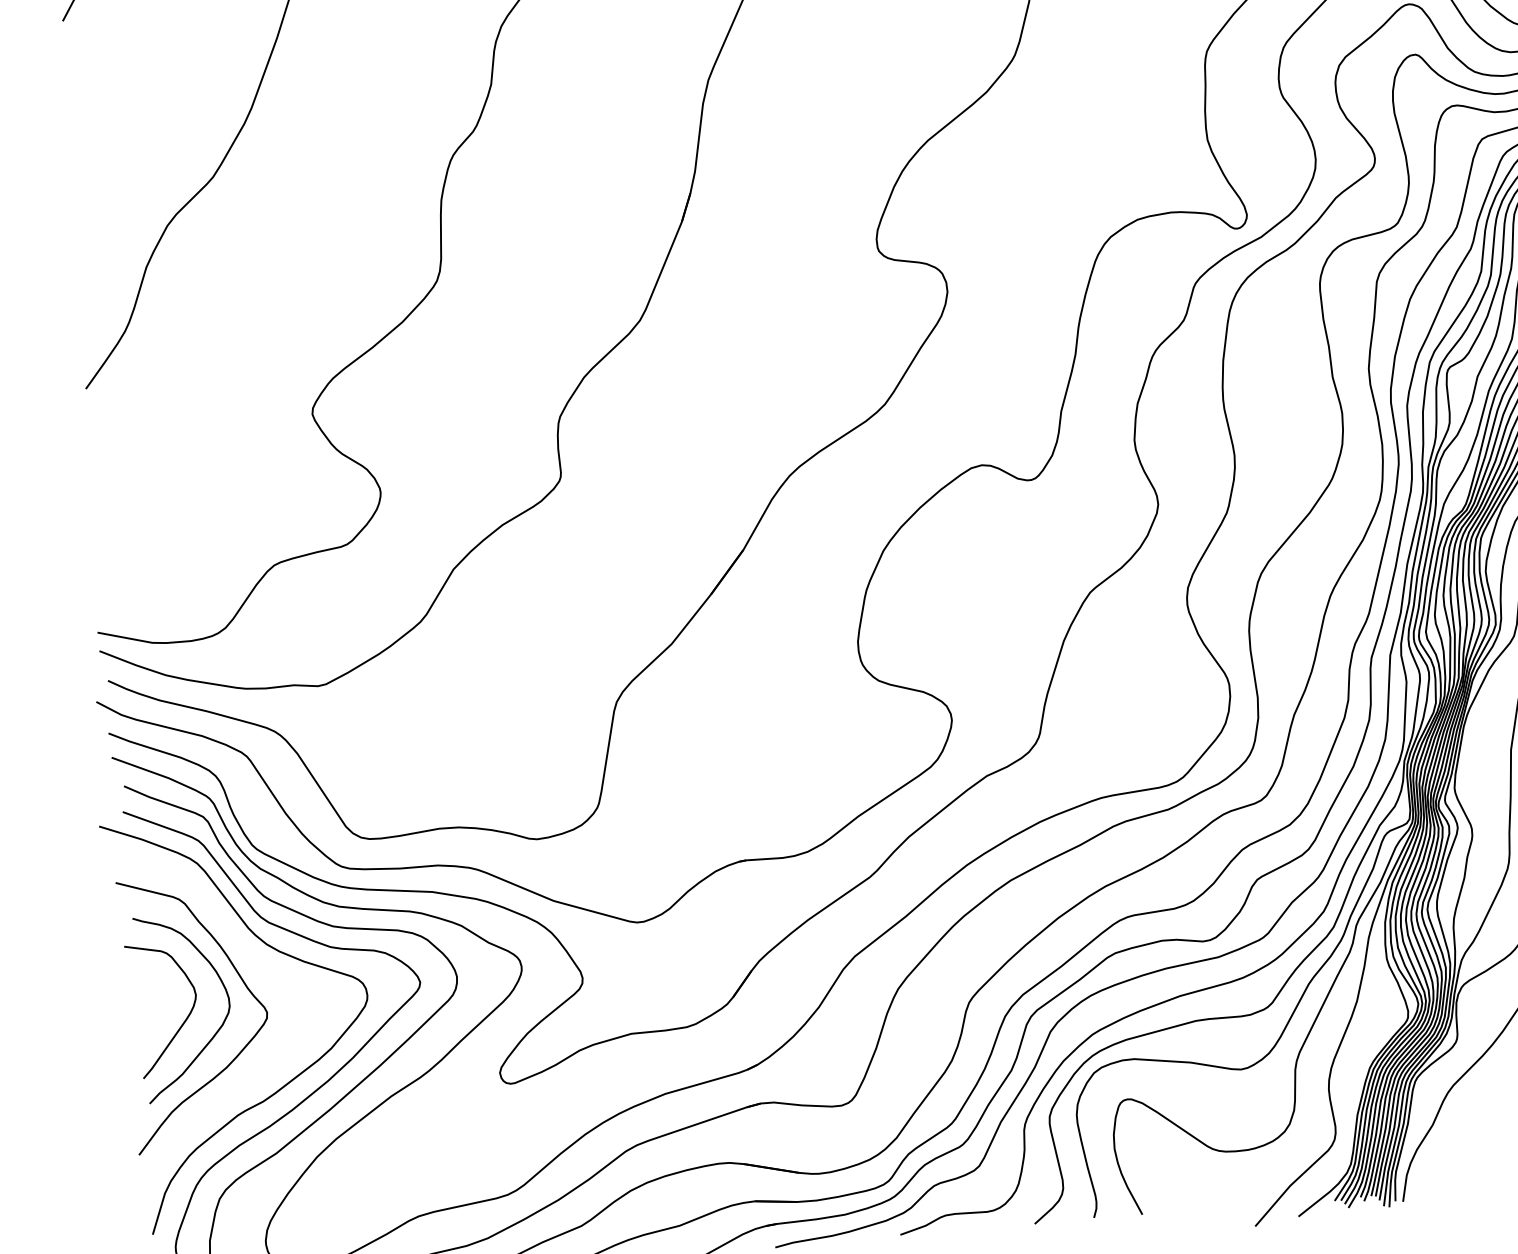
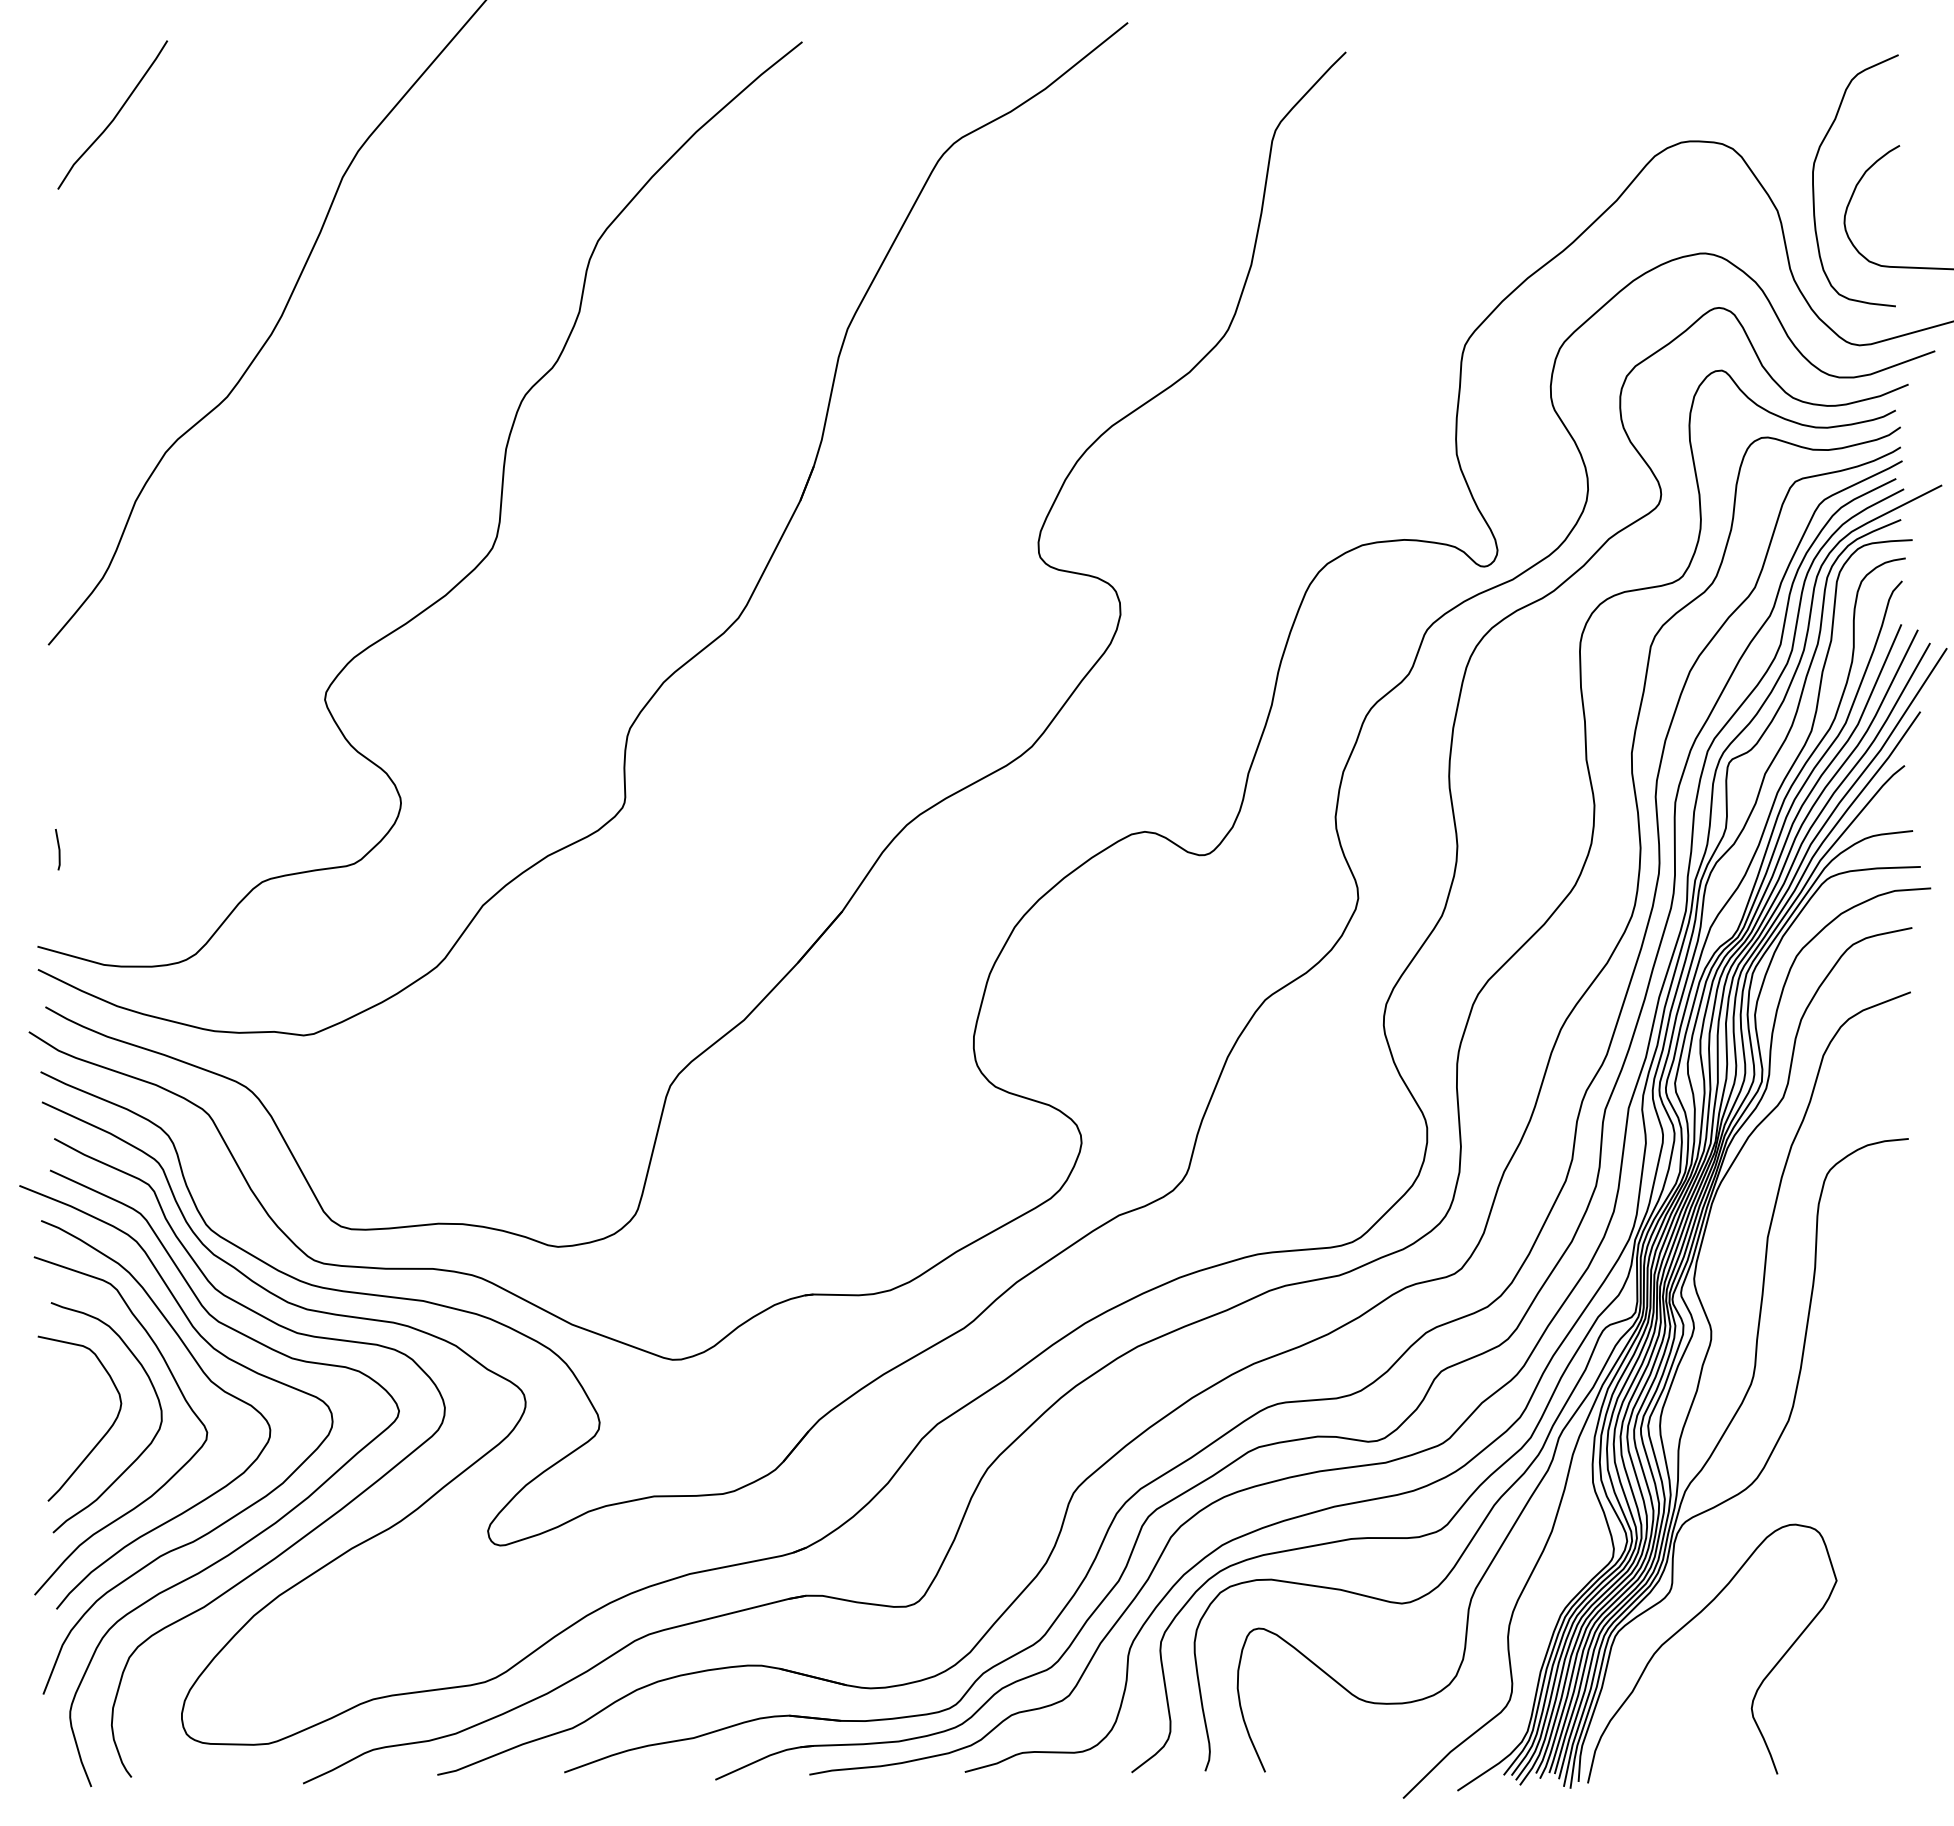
line: (107, 552) -> (58, 849), added
curve: (261, 967) -> (205, 1376), added

